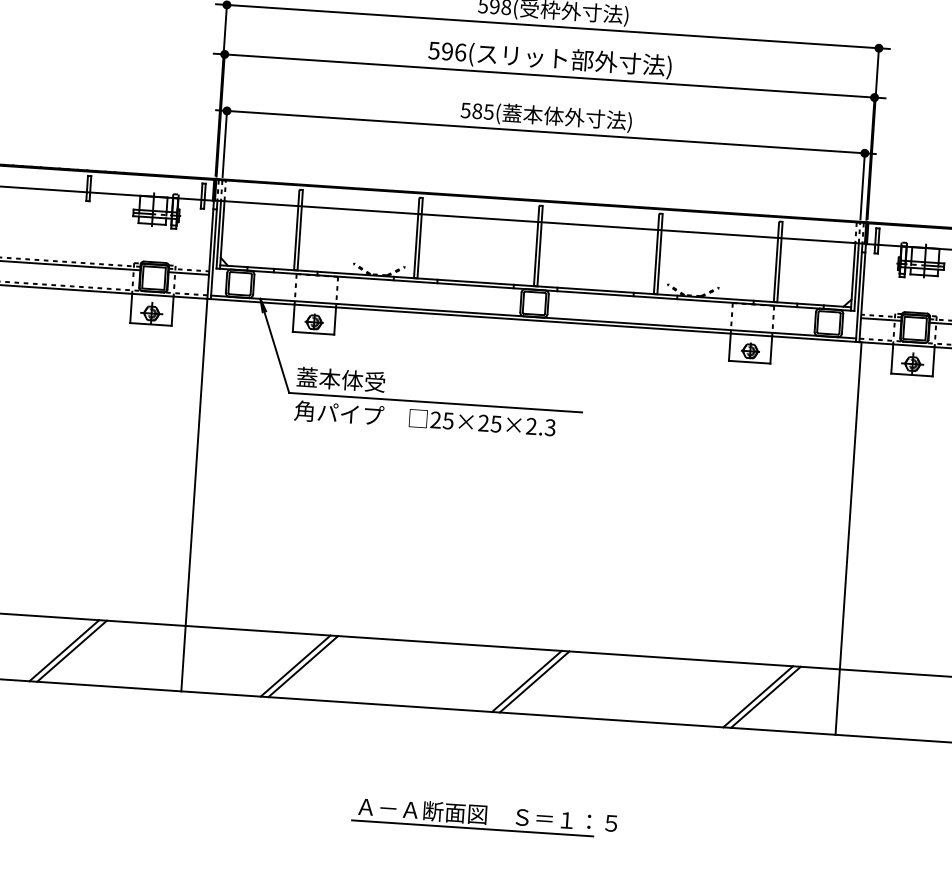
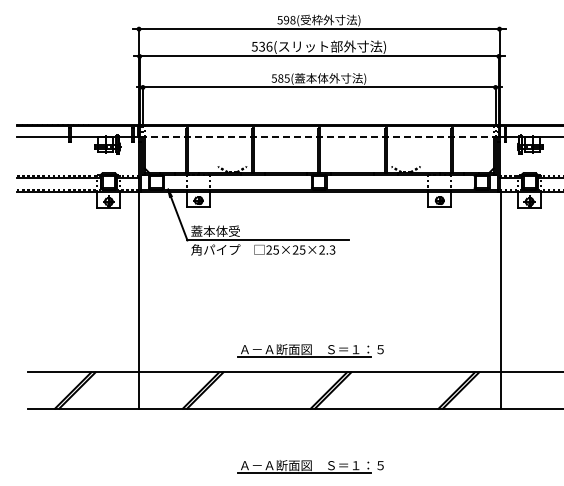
text: (448, 51) -> (262, 46), 596( -> 536(
line: (540, 222) -> (319, 137), solid -> dashed
part: (498, 606) -> (310, 350), added

